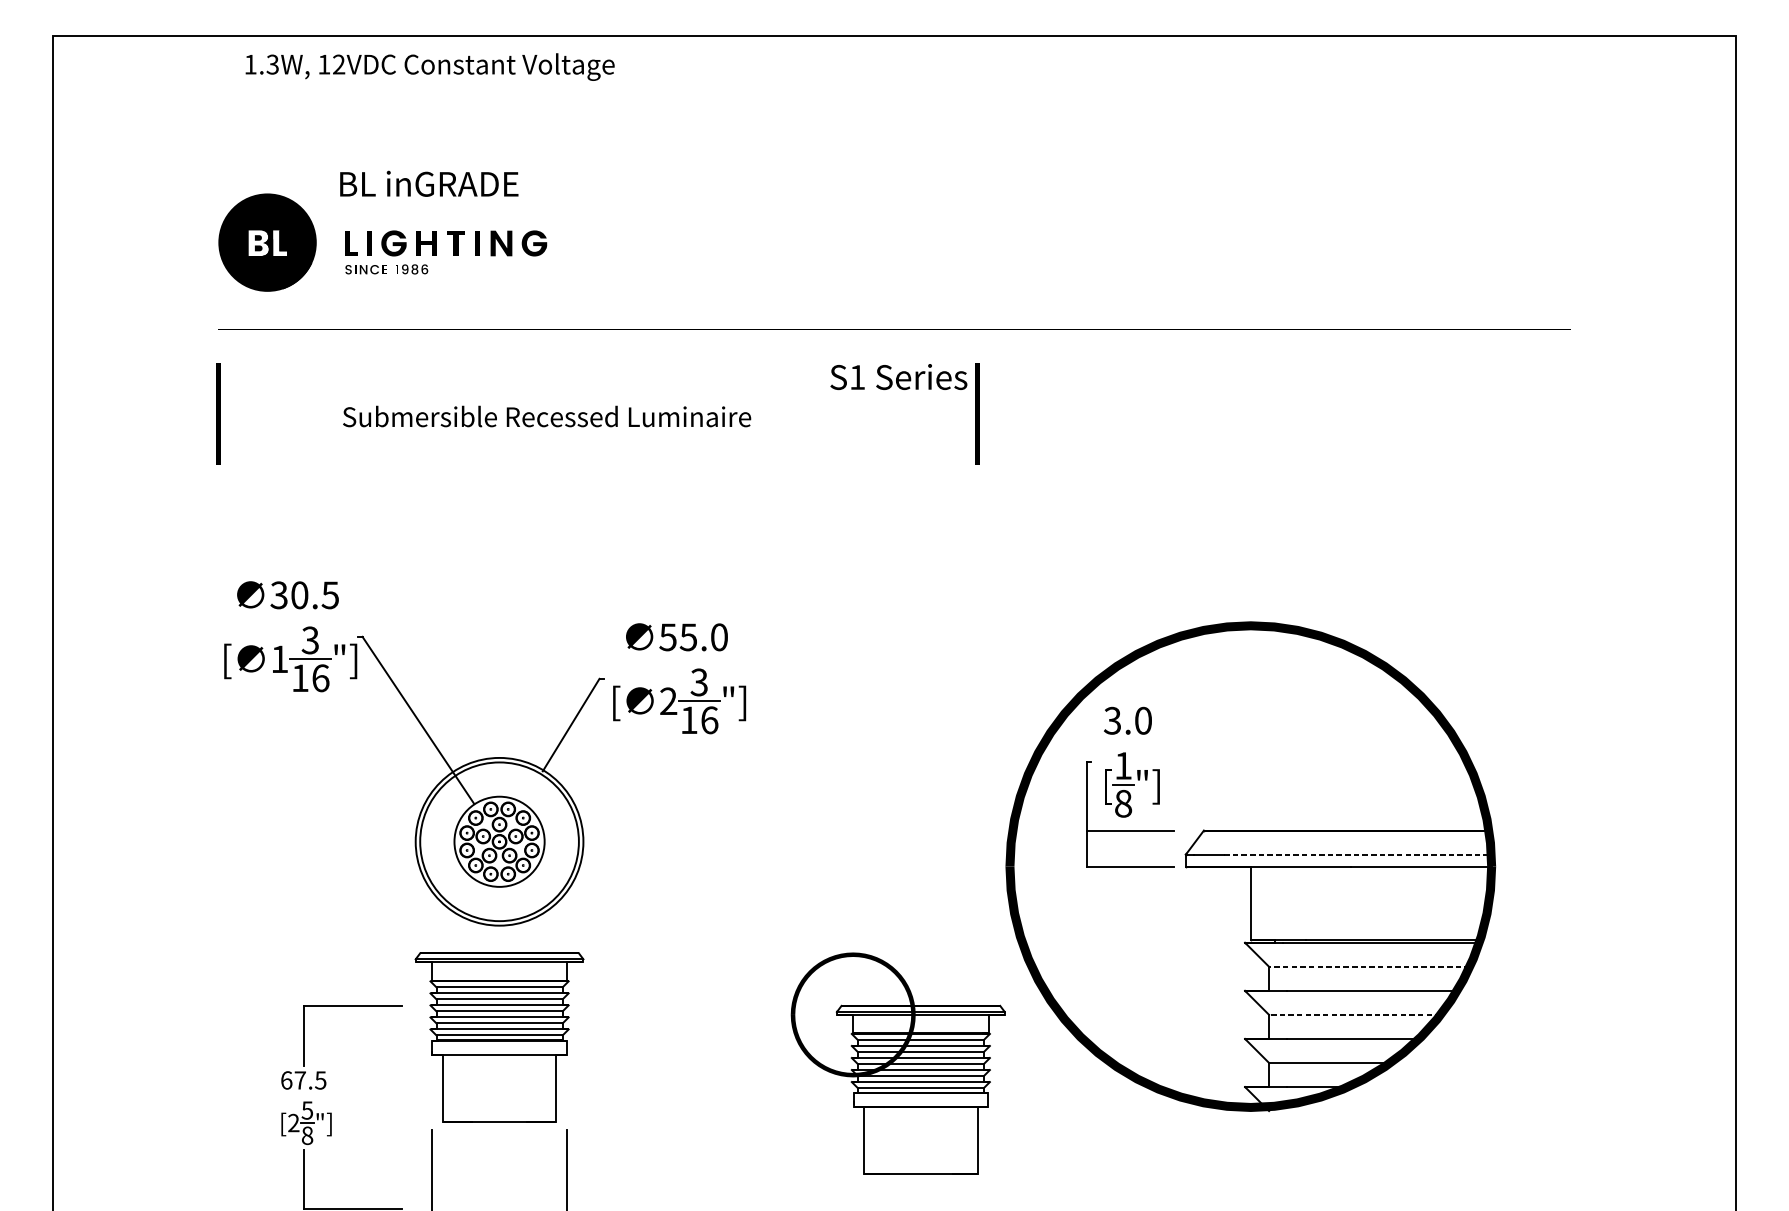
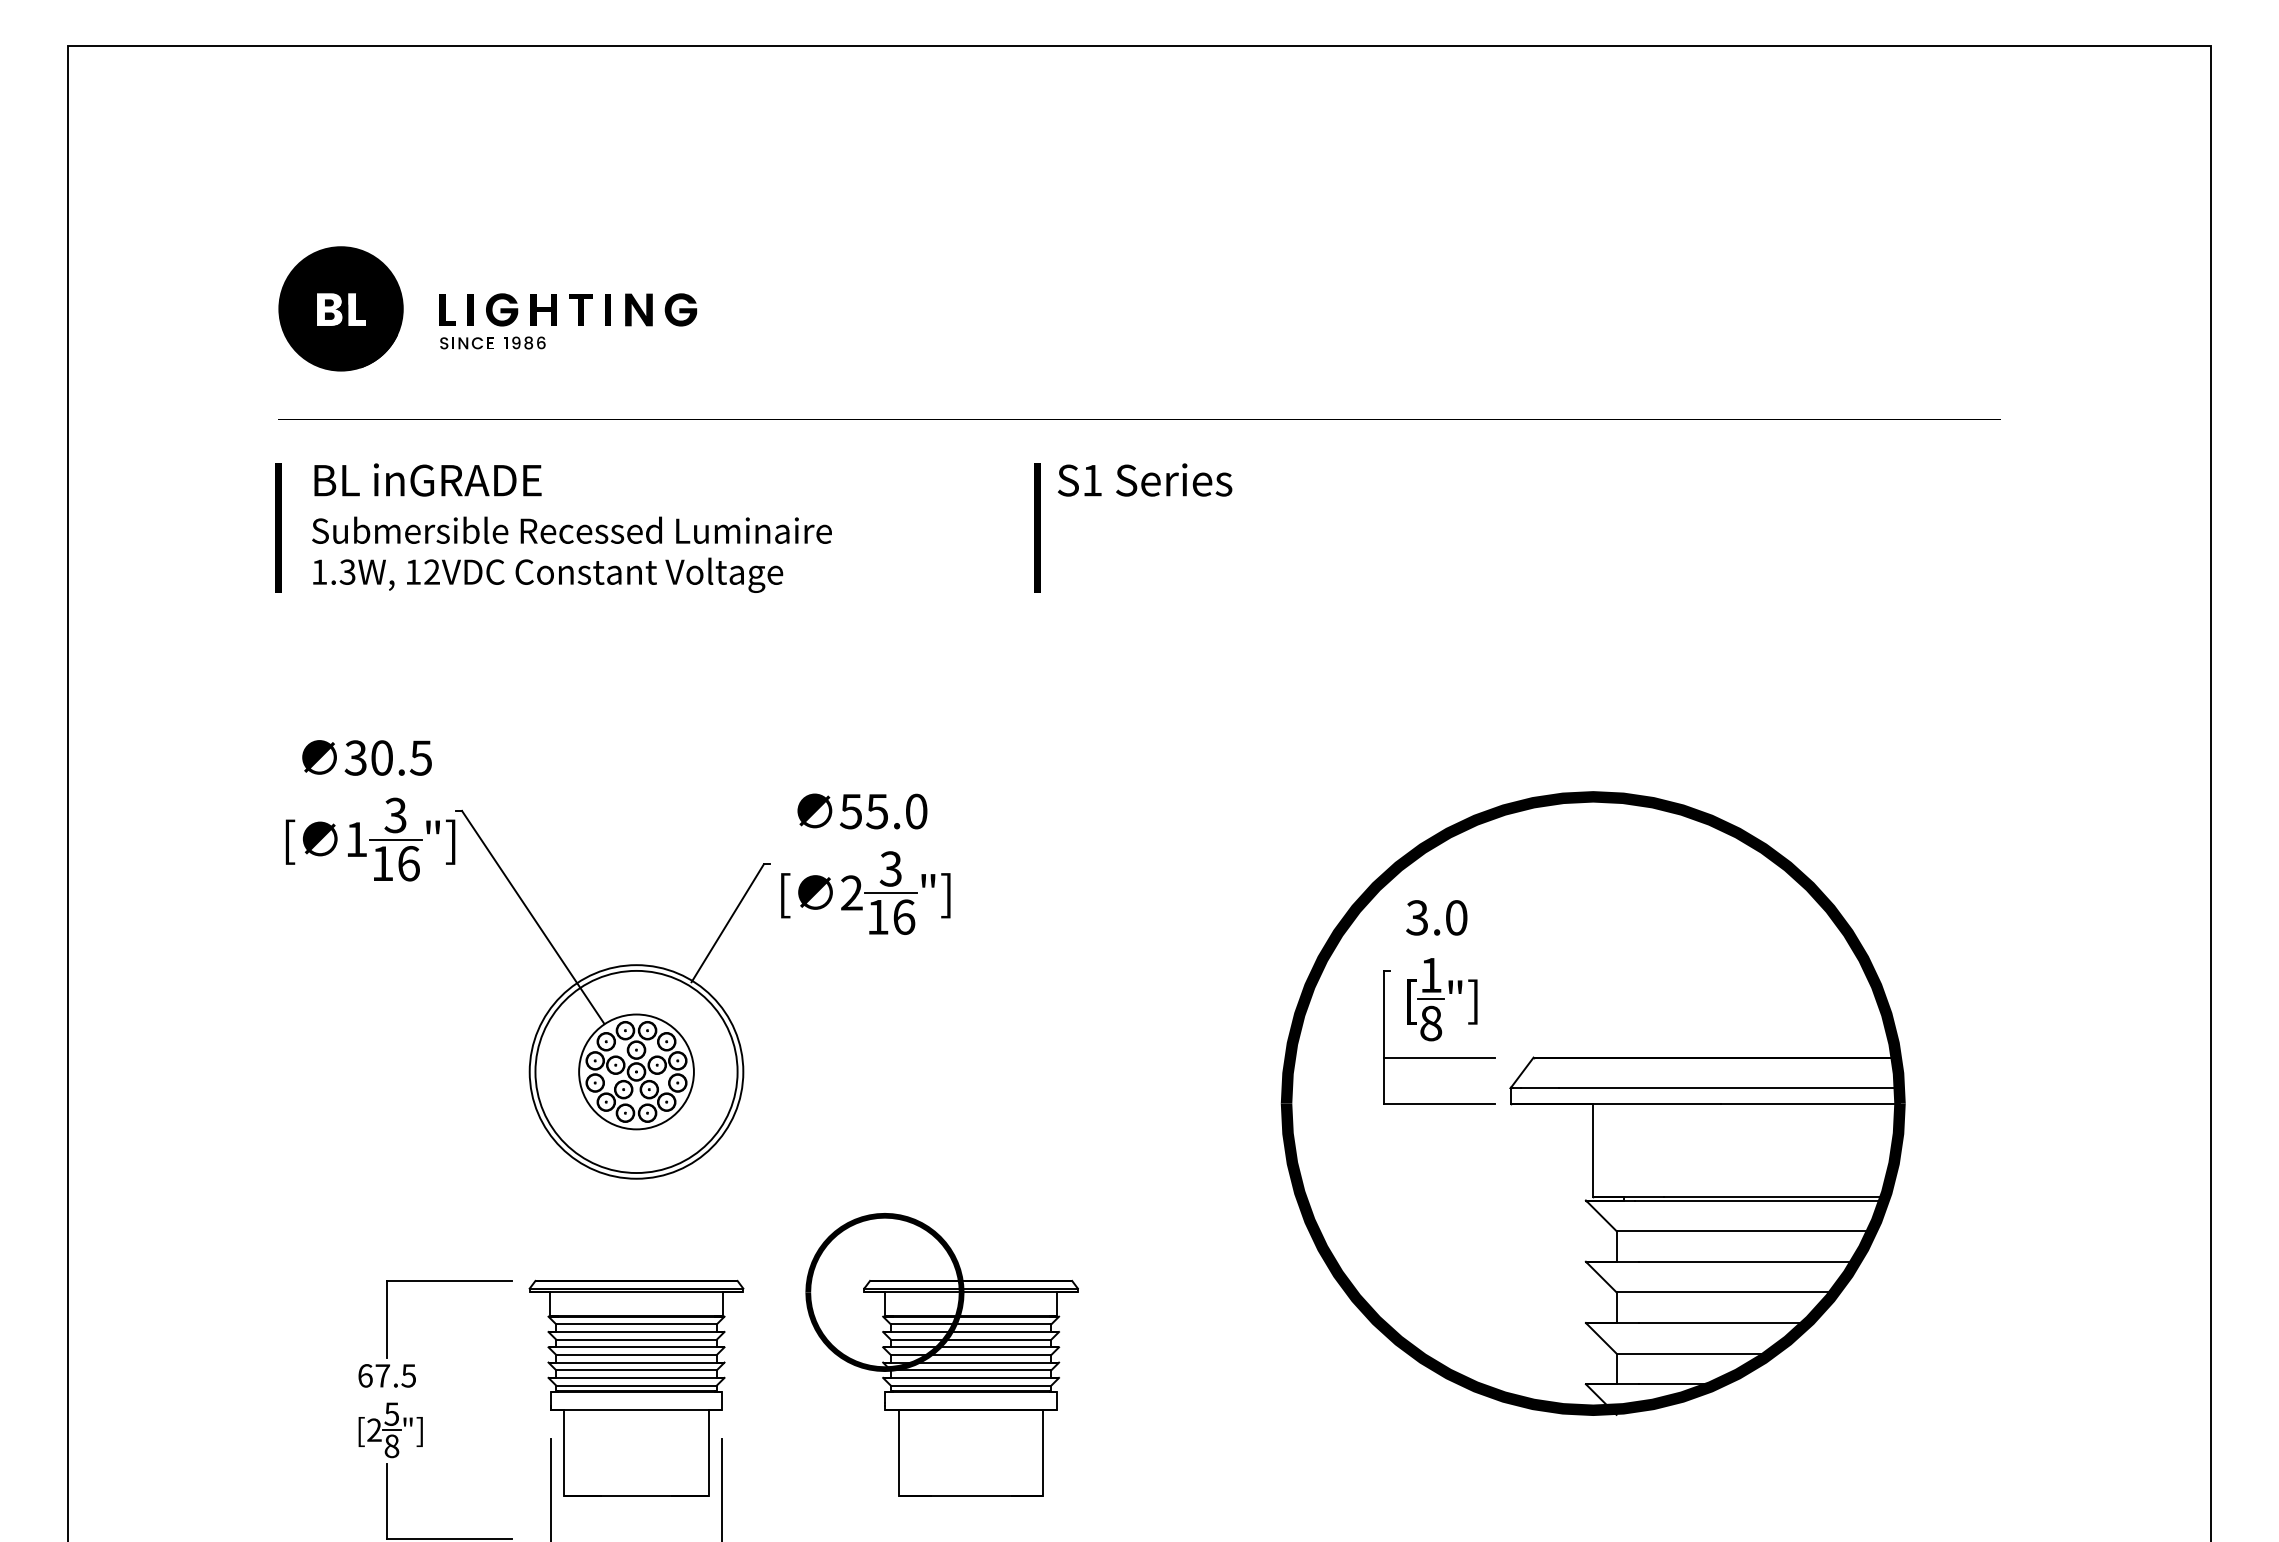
text: (430, 66) -> (548, 574), moved
text: (428, 183) -> (427, 479), moved
line: (977, 414) -> (1037, 527), moved
text: (546, 415) -> (571, 529), moved
line: (1358, 854) -> (1730, 1088), dashed -> solid
line: (1369, 967) -> (1744, 1231), dashed -> solid
line: (1354, 1014) -> (1725, 1292), dashed -> solid
part: (499, 1036) -> (636, 1387), moved
part: (897, 1063) -> (941, 1354), moved

